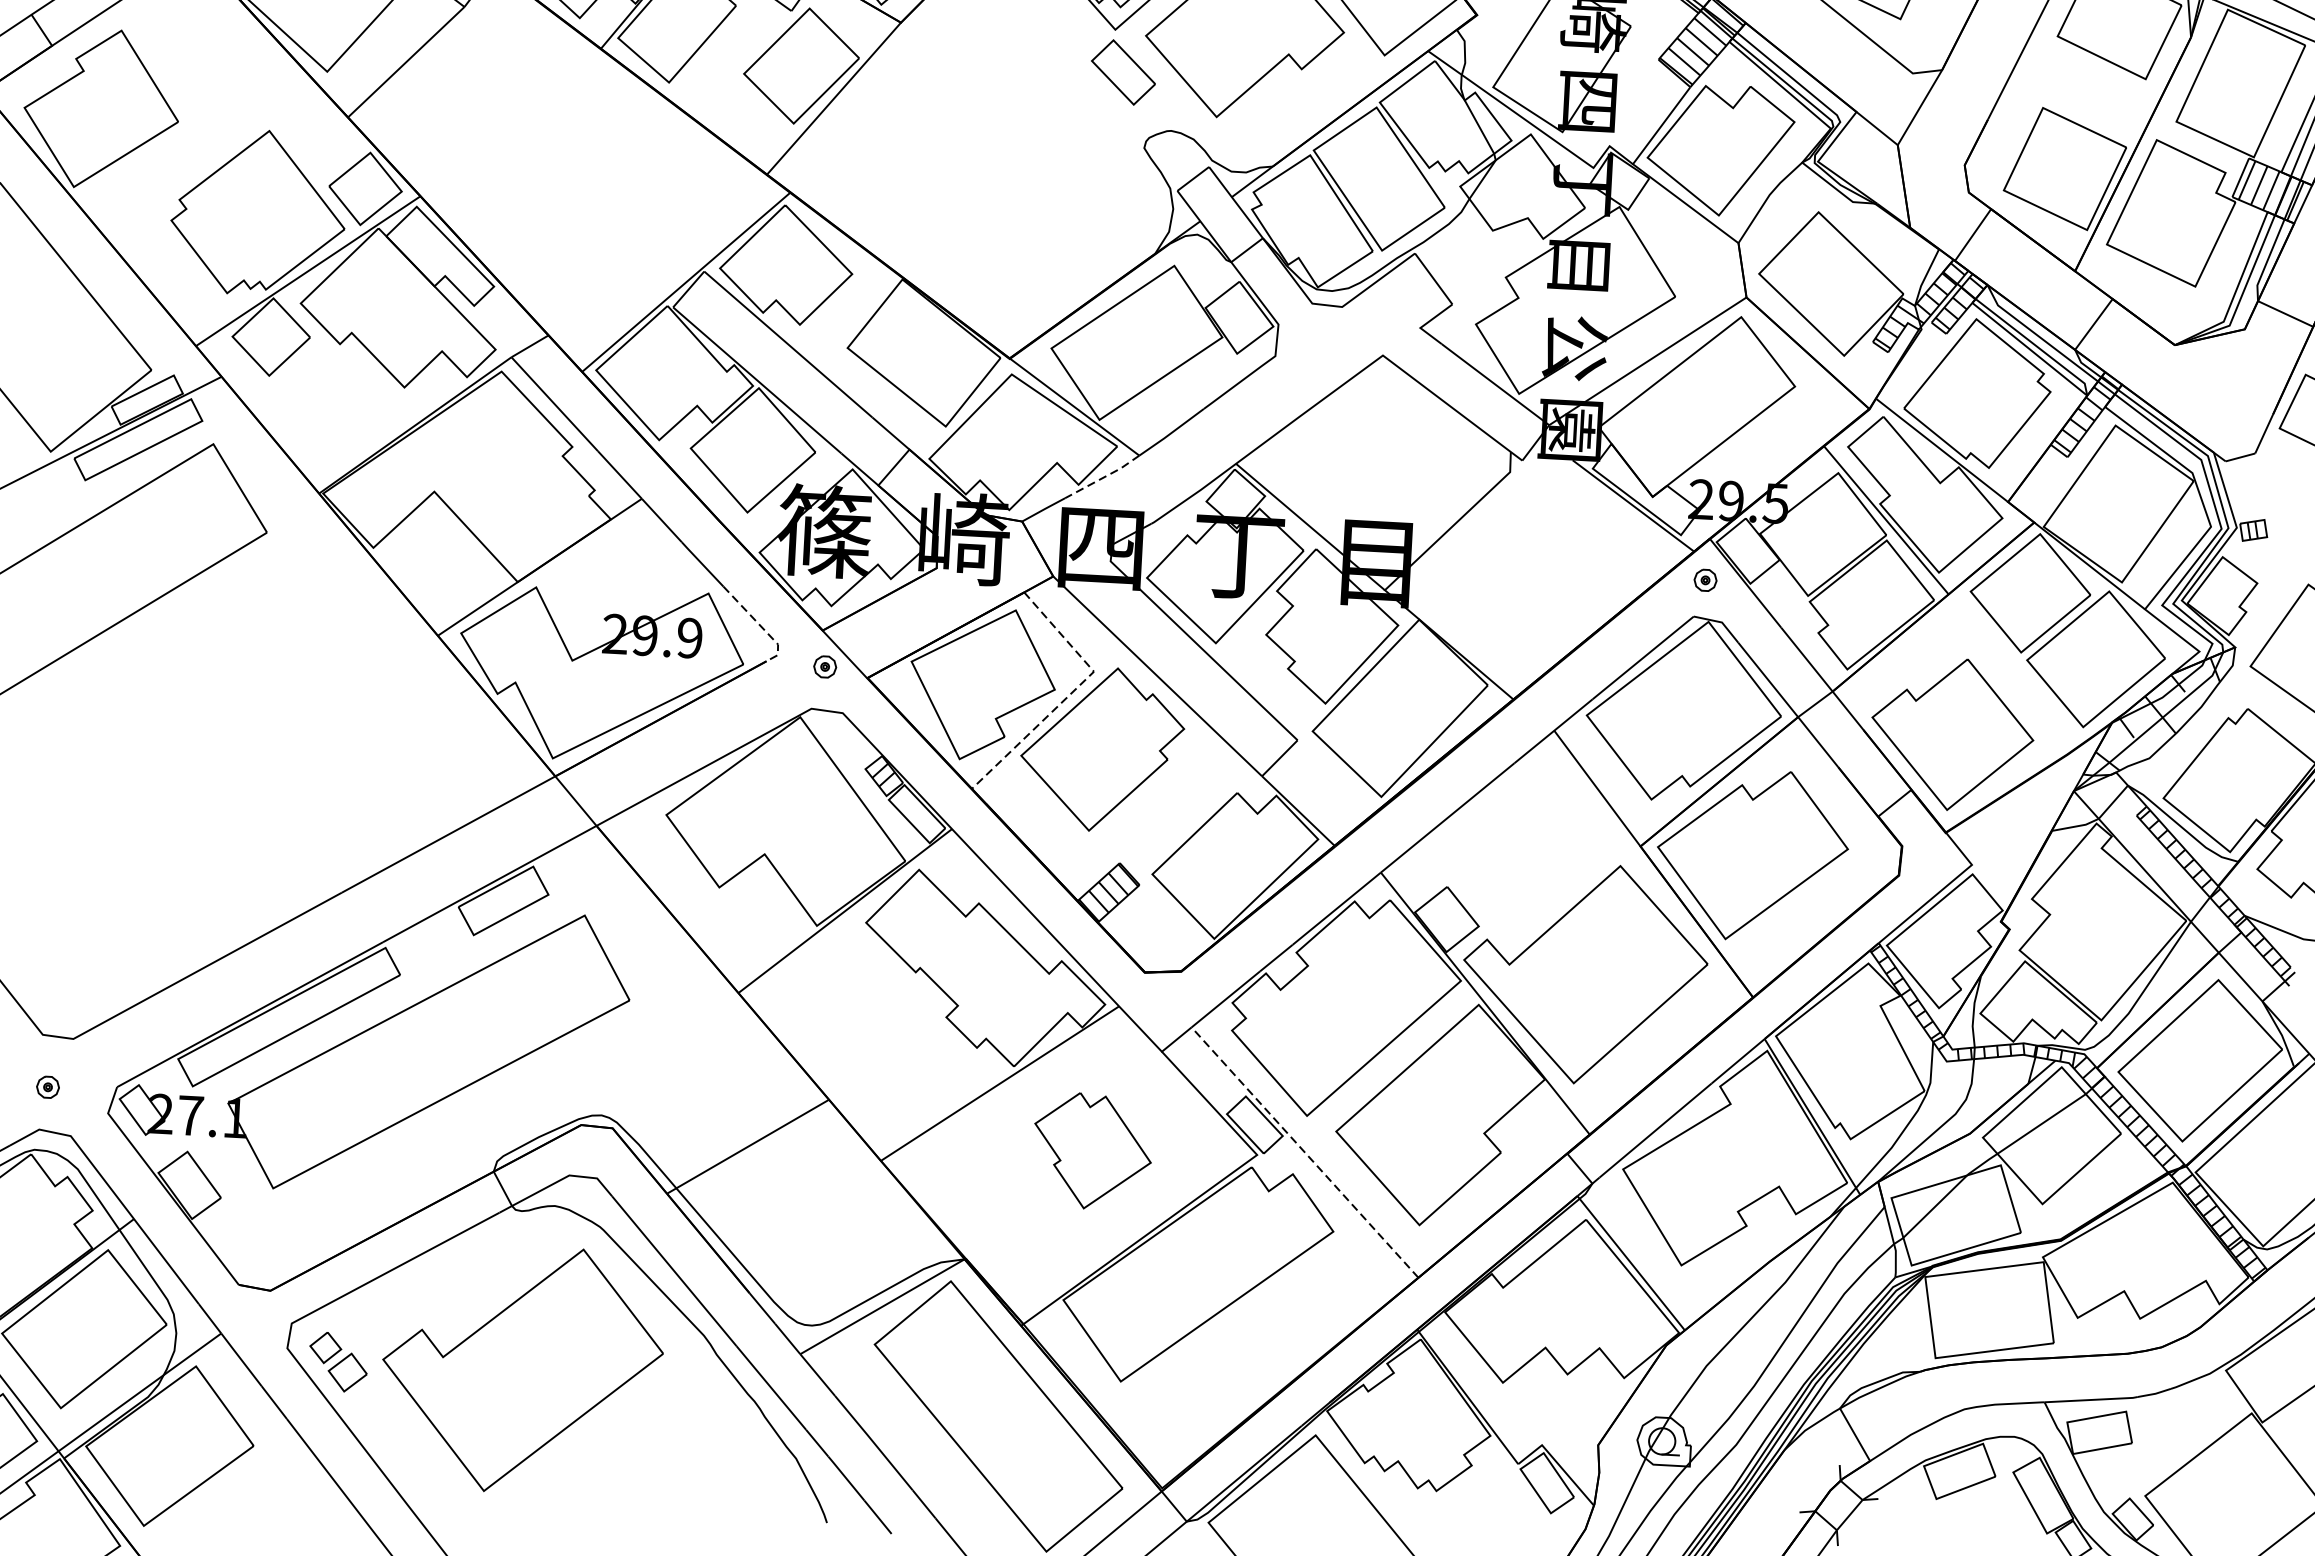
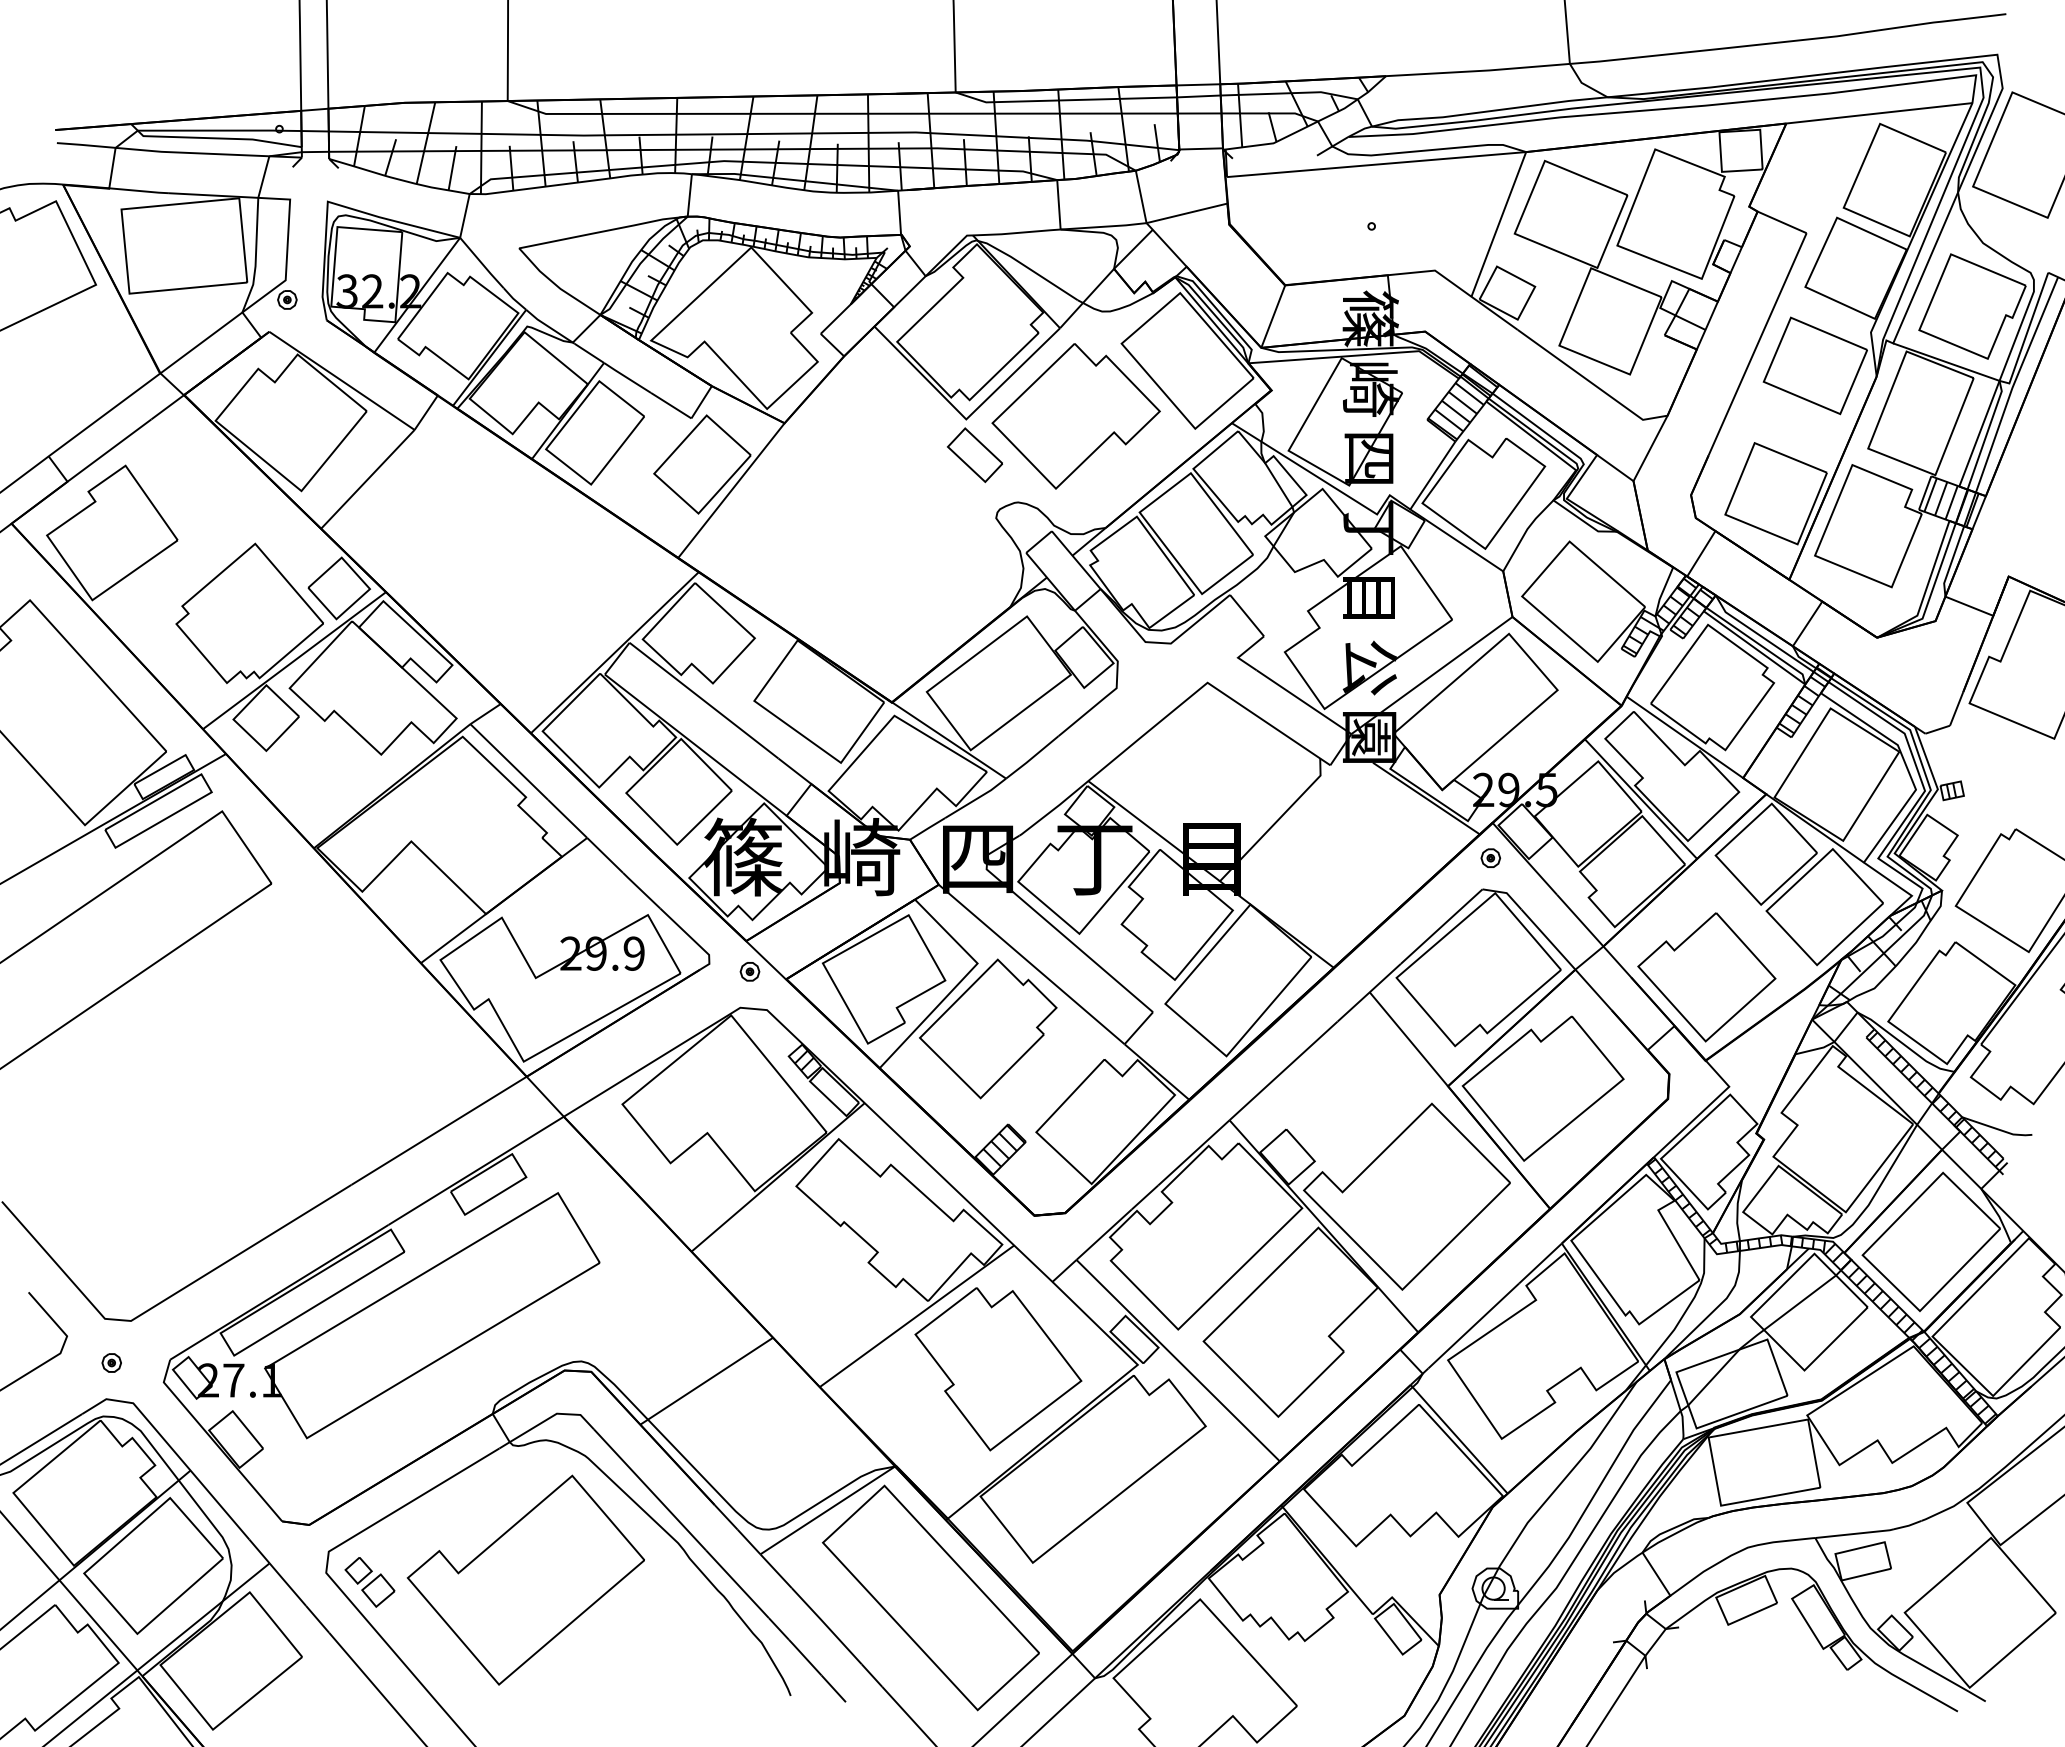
line: (1103, 477) -> (976, 798), dashed -> solid
line: (760, 625) -> (693, 939), dashed -> solid
line: (1071, 694) -> (959, 983), dashed -> solid
part: (1092, 1151) -> (998, 1369), size x1.67
line: (1304, 1152) -> (1177, 1360), dashed -> solid

